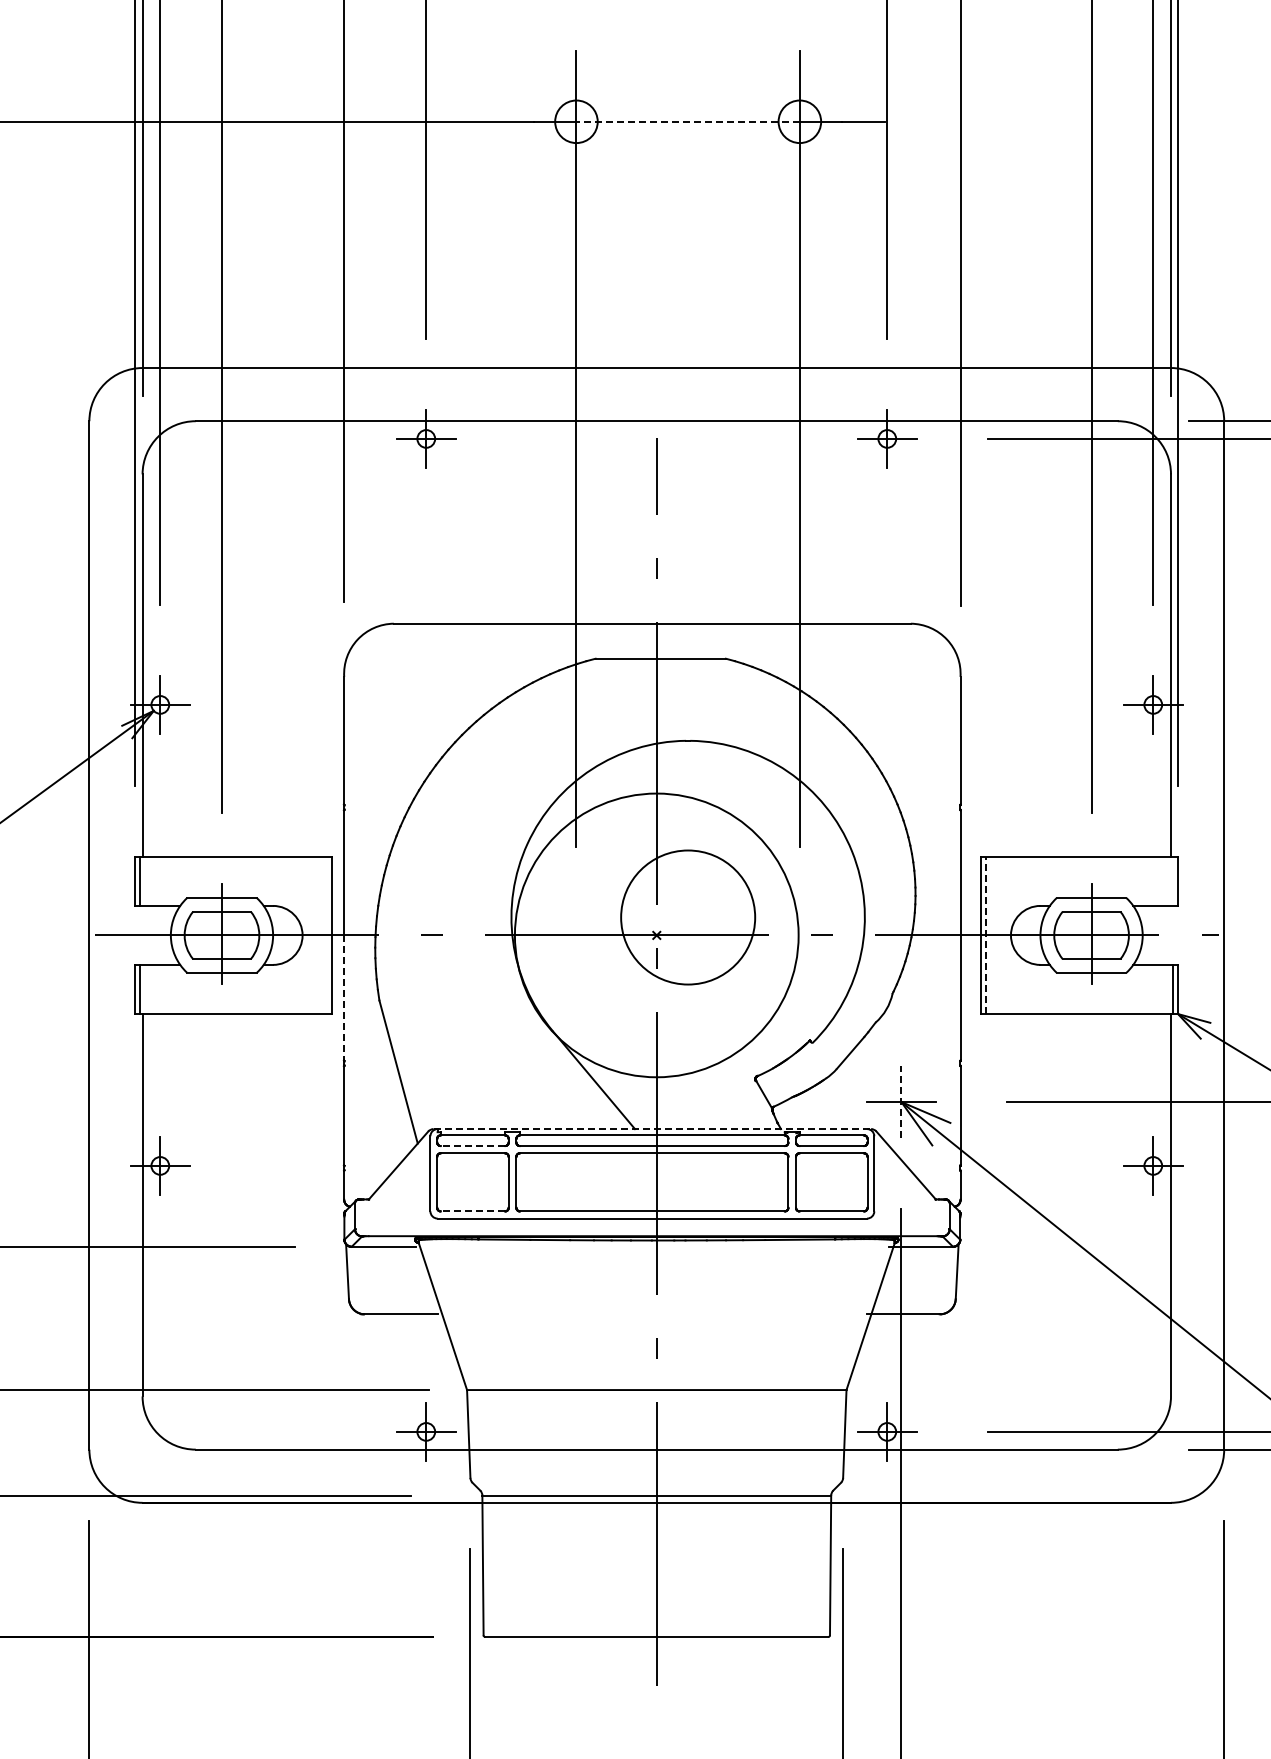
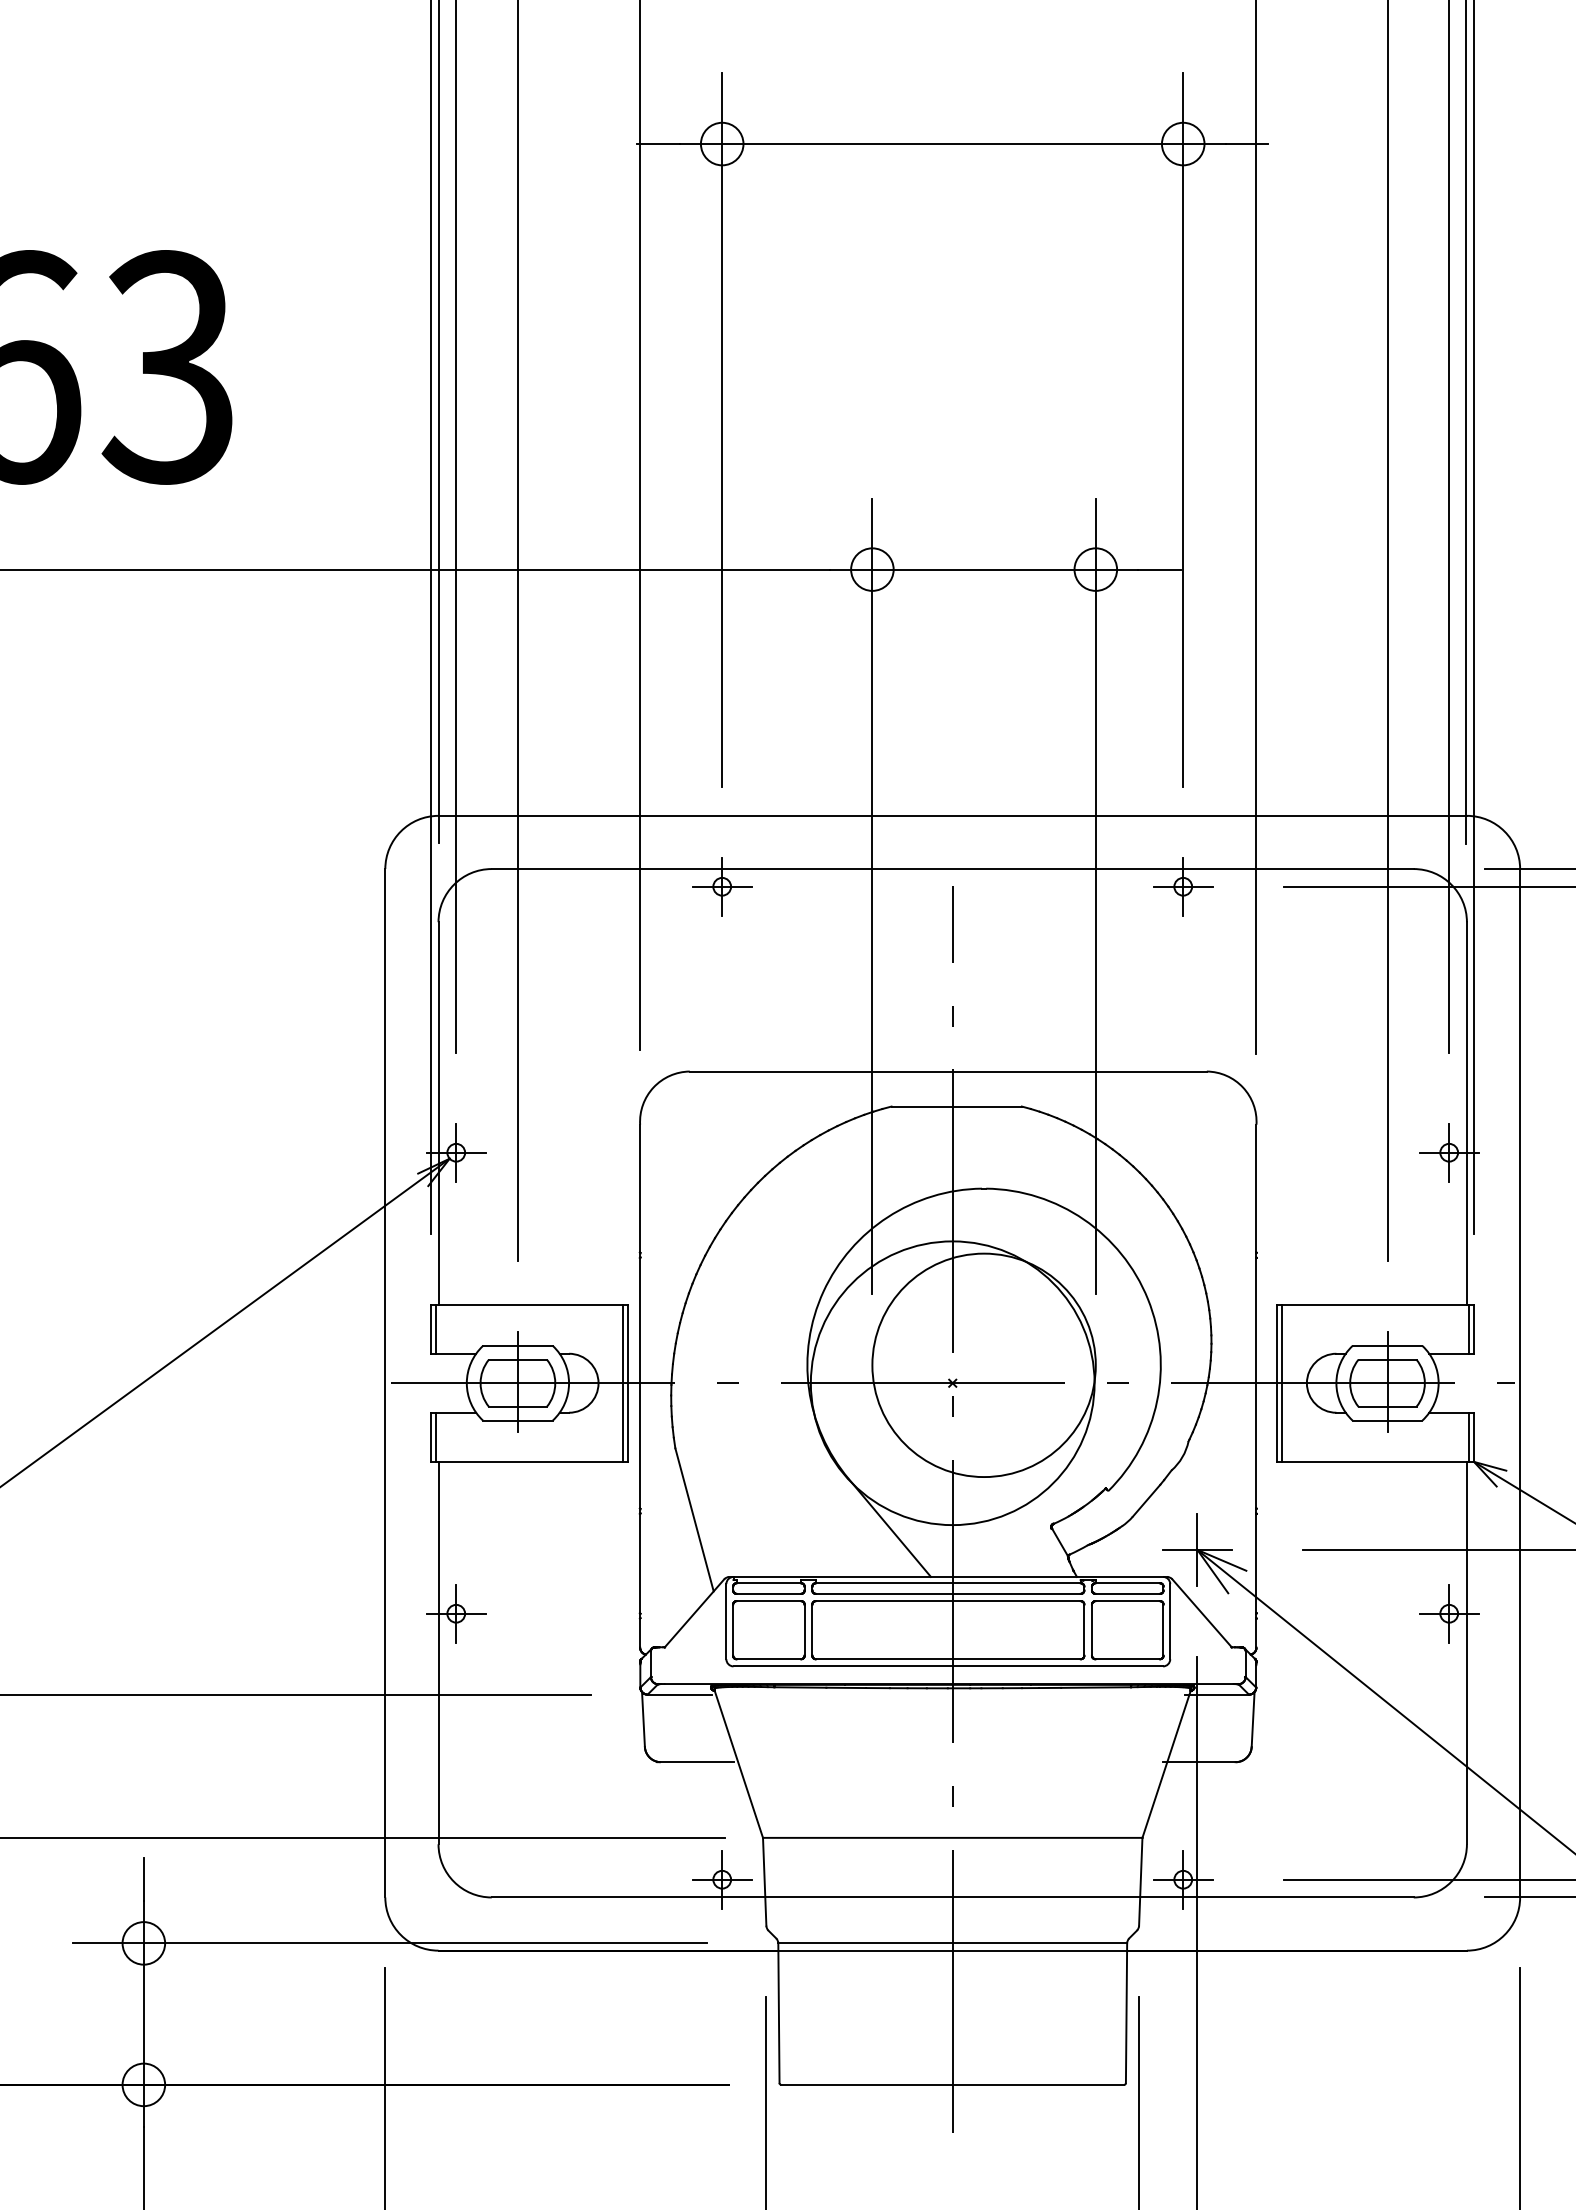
line: (688, 121) -> (984, 569), dashed -> solid
line: (1173, 880) -> (1469, 1328), added
circle: (687, 917) -> (983, 1365), size x1.67
line: (327, 934) -> (623, 1382), added
line: (986, 935) -> (1282, 1383), dashed -> solid
line: (344, 997) -> (640, 1445), dashed -> solid
line: (901, 1101) -> (1197, 1549), dashed -> solid
line: (652, 1128) -> (948, 1576), dashed -> solid
line: (472, 1145) -> (768, 1593), dashed -> solid
line: (472, 1211) -> (768, 1659), dashed -> solid

